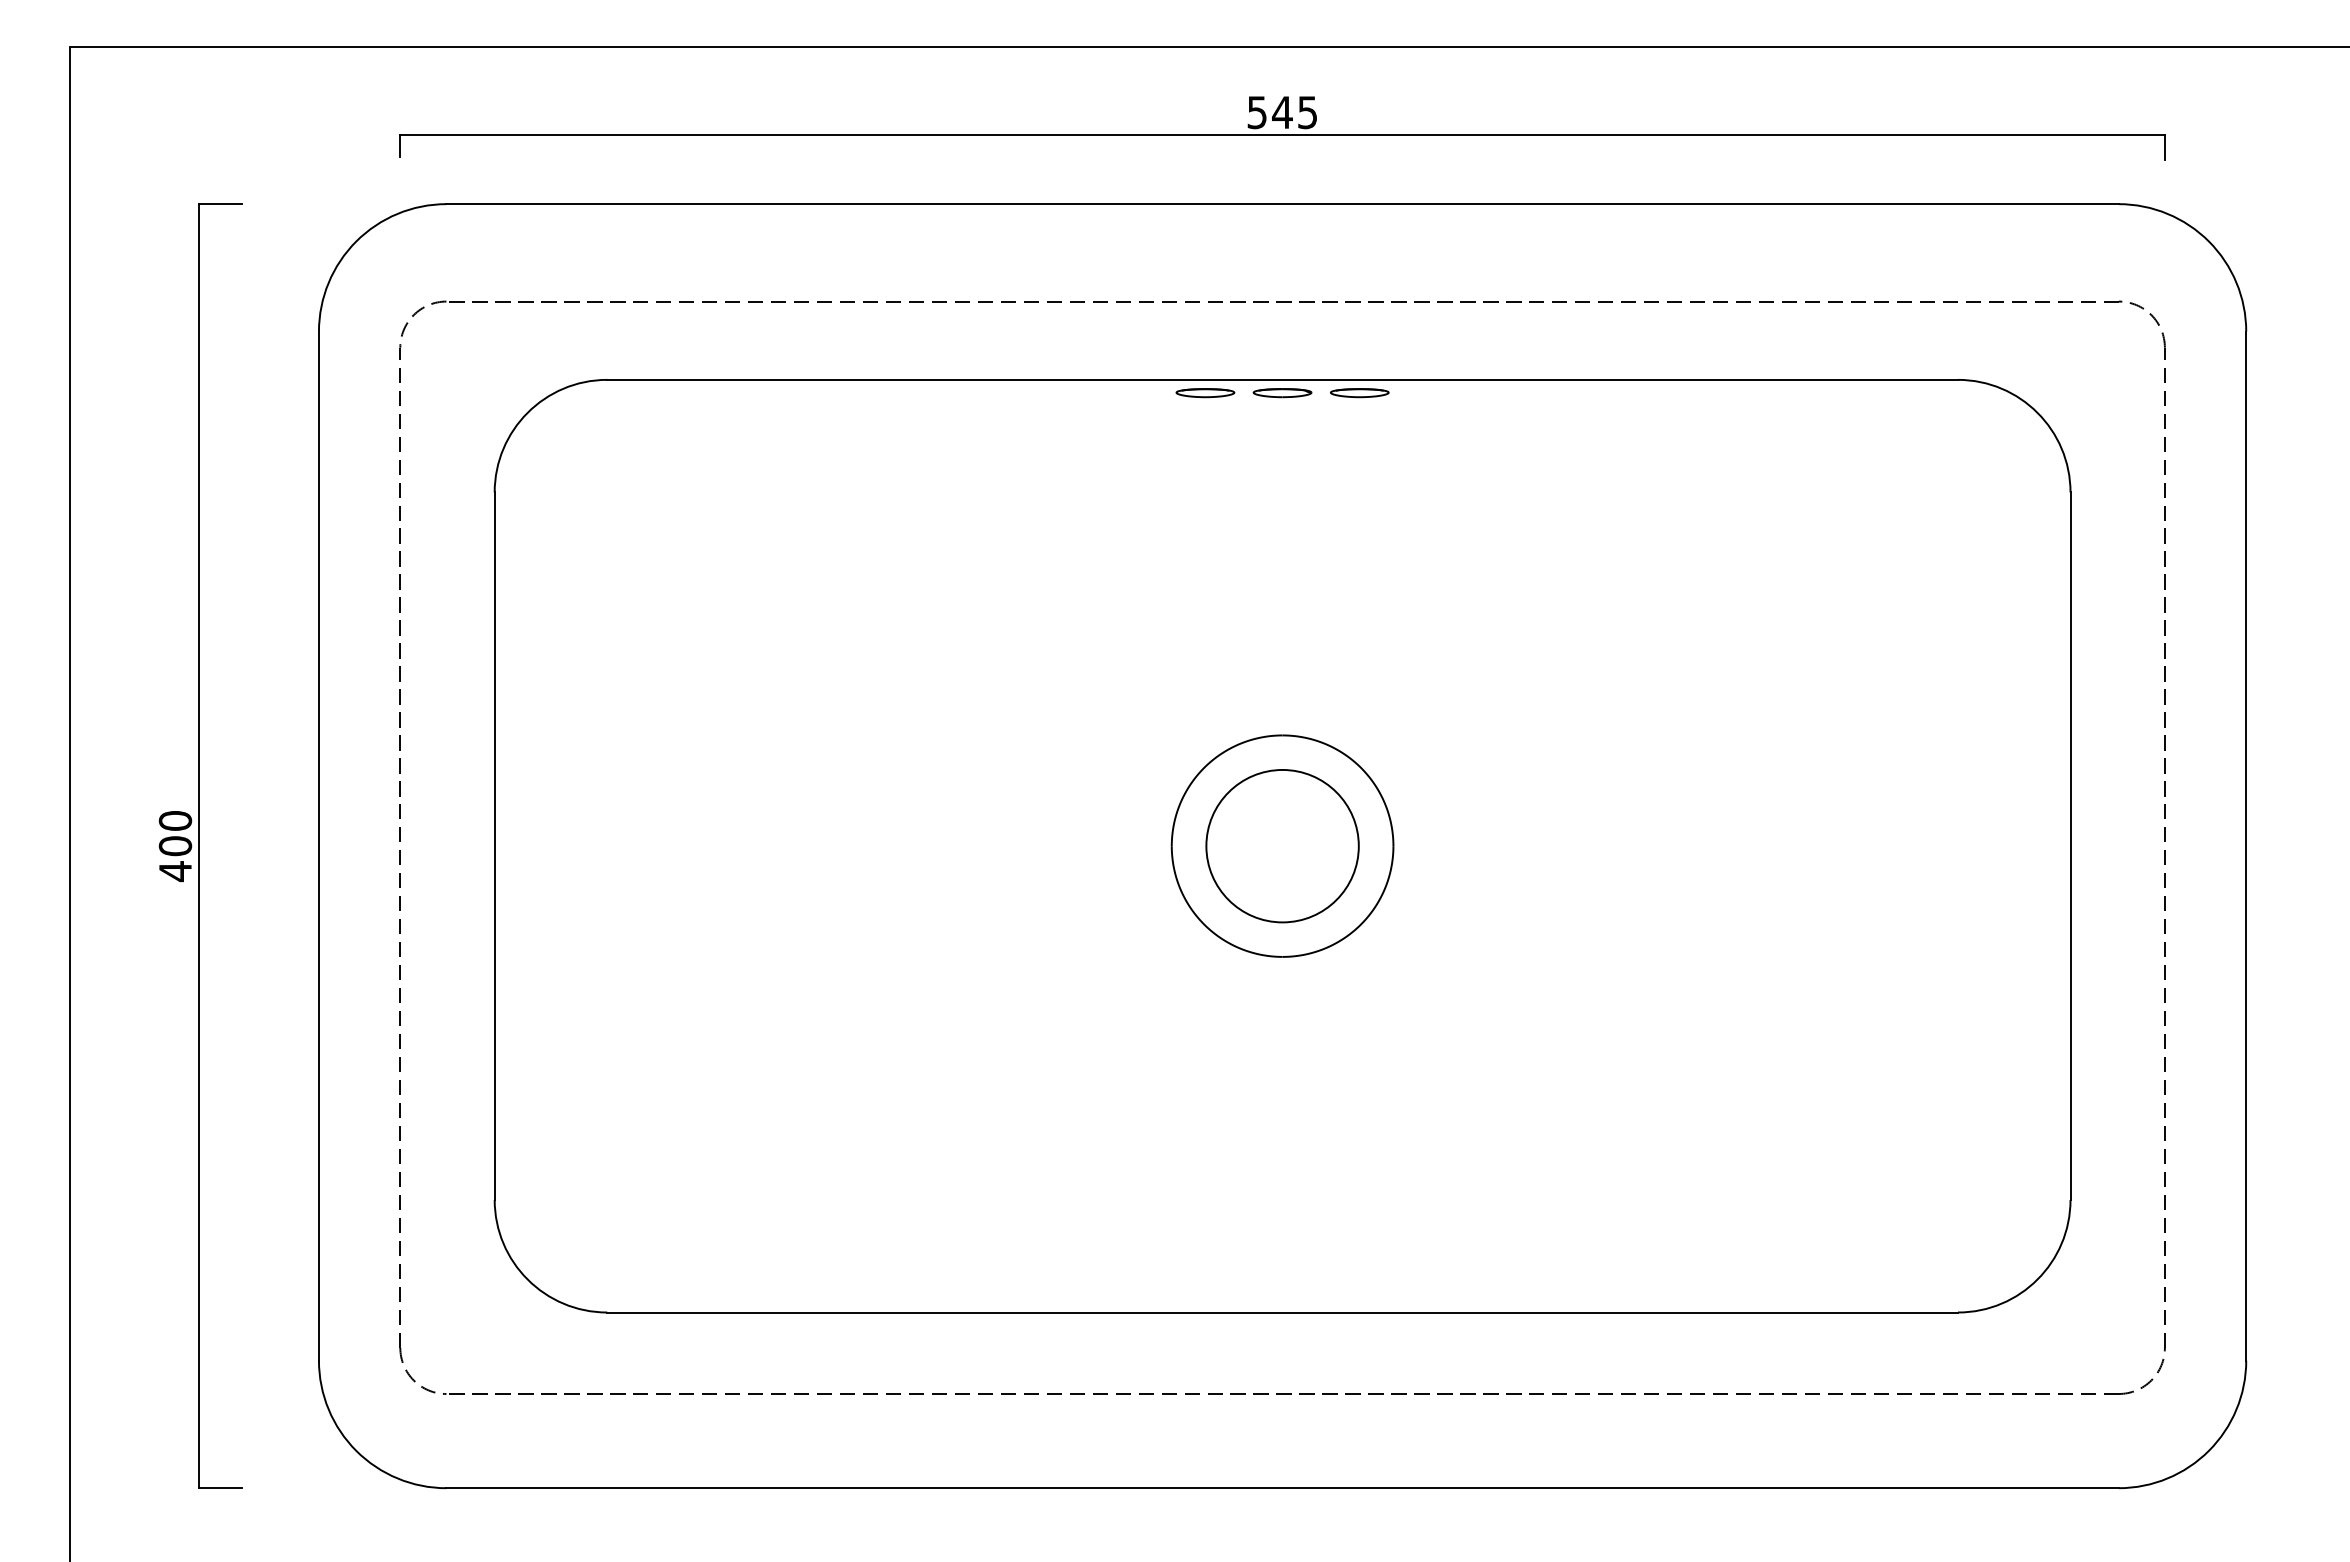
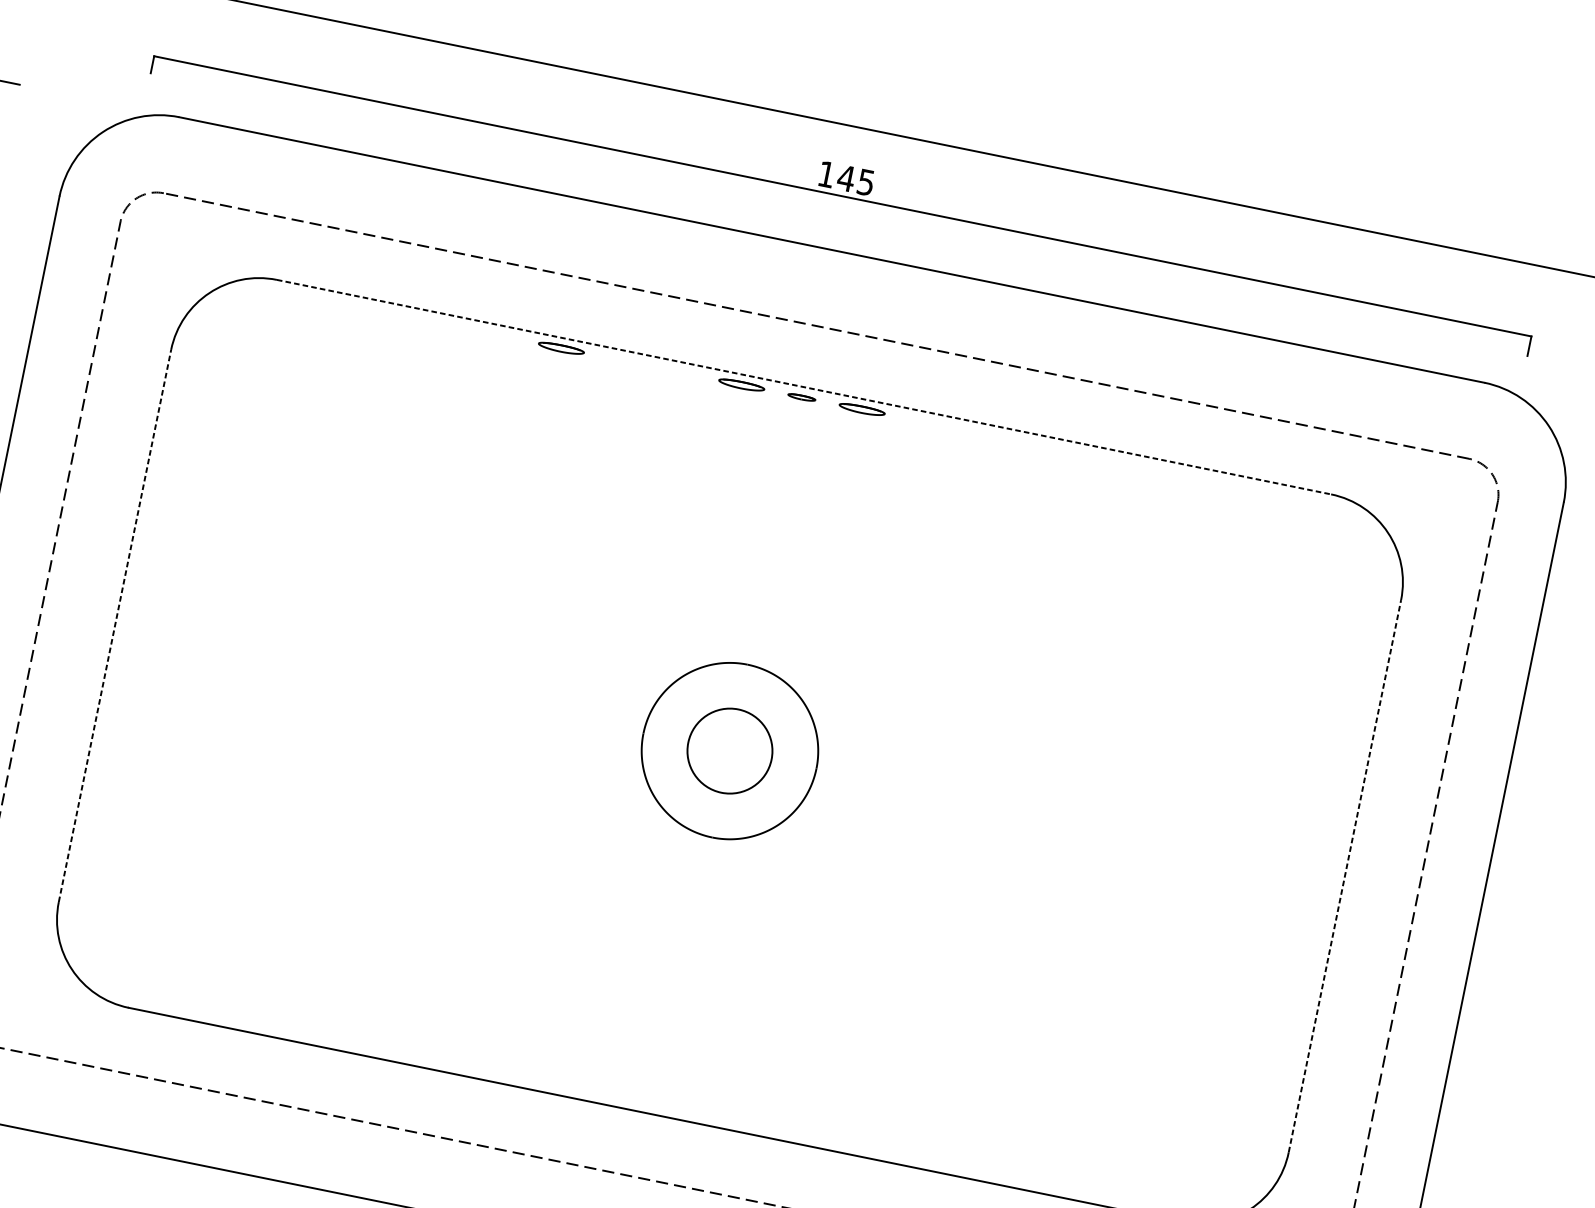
text: (1256, 112) -> (826, 174), 545 -> 145
line: (1283, 379) -> (804, 386), solid -> dashed
part: (974, 393) -> (561, 348), added
part: (1282, 393) -> (801, 397), size x0.6
circle: (1282, 845) -> (730, 750), size x0.7
line: (494, 846) -> (114, 626), solid -> dashed
line: (2070, 846) -> (1344, 876), solid -> dashed

